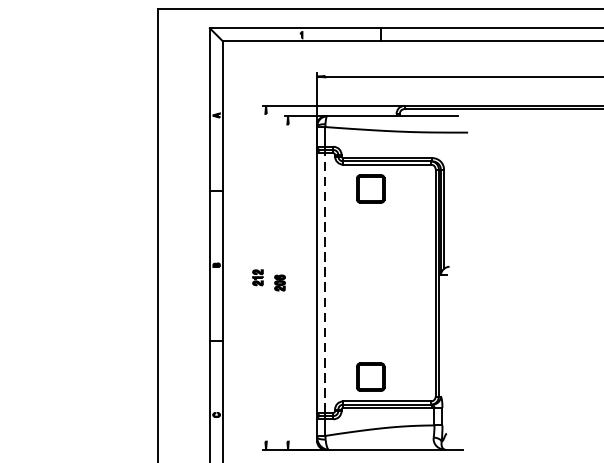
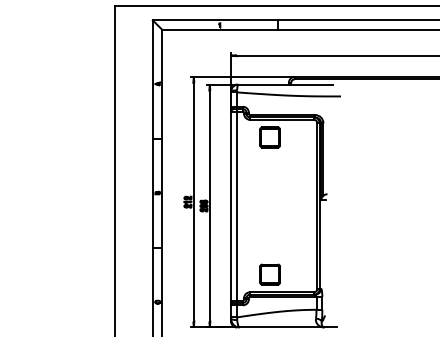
line: (265, 276) -> (193, 201), added
line: (287, 282) -> (209, 205), added
line: (326, 283) -> (237, 206), dashed -> solid

